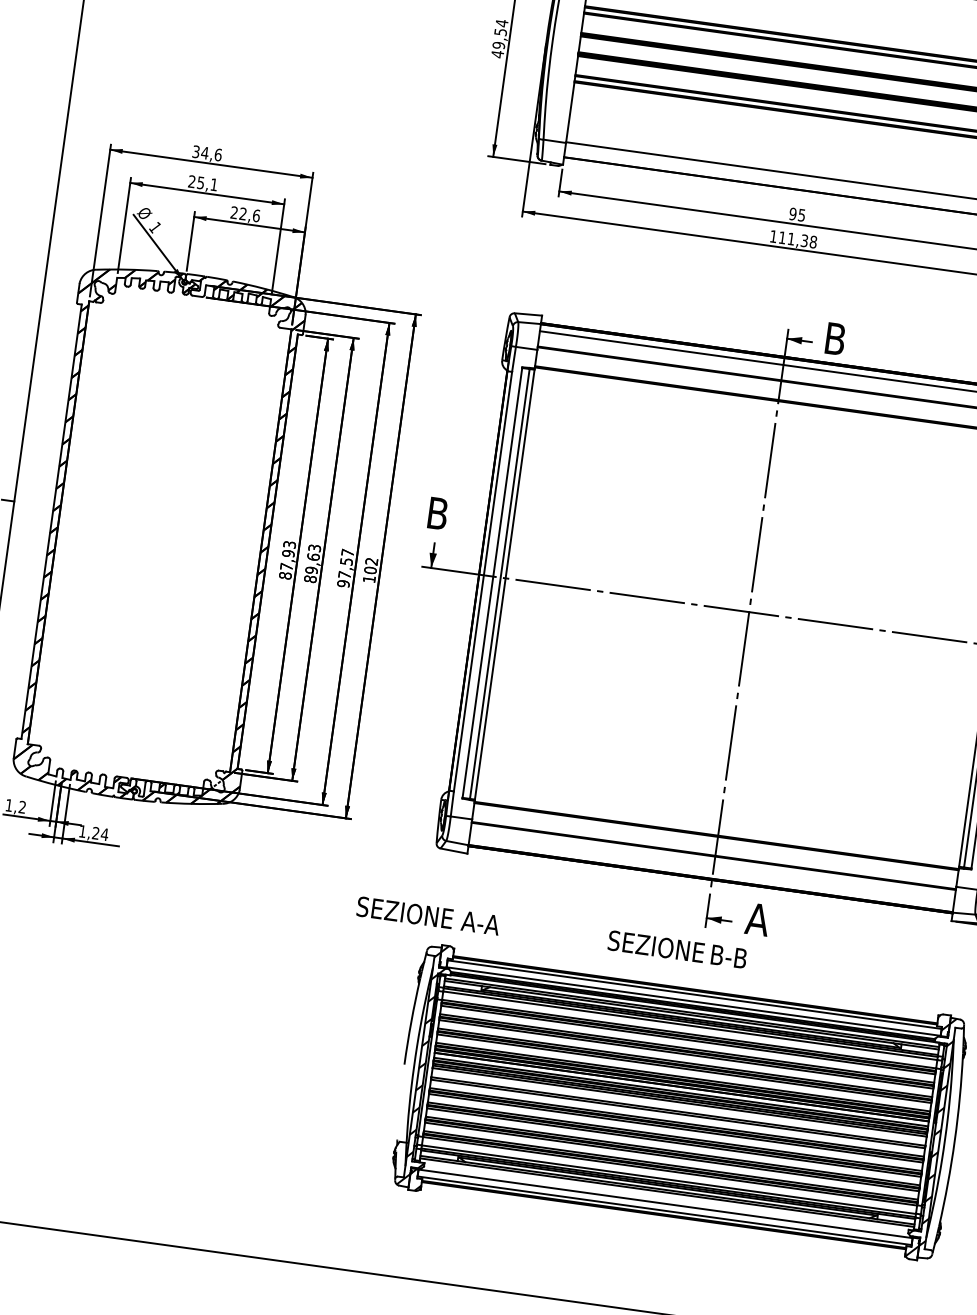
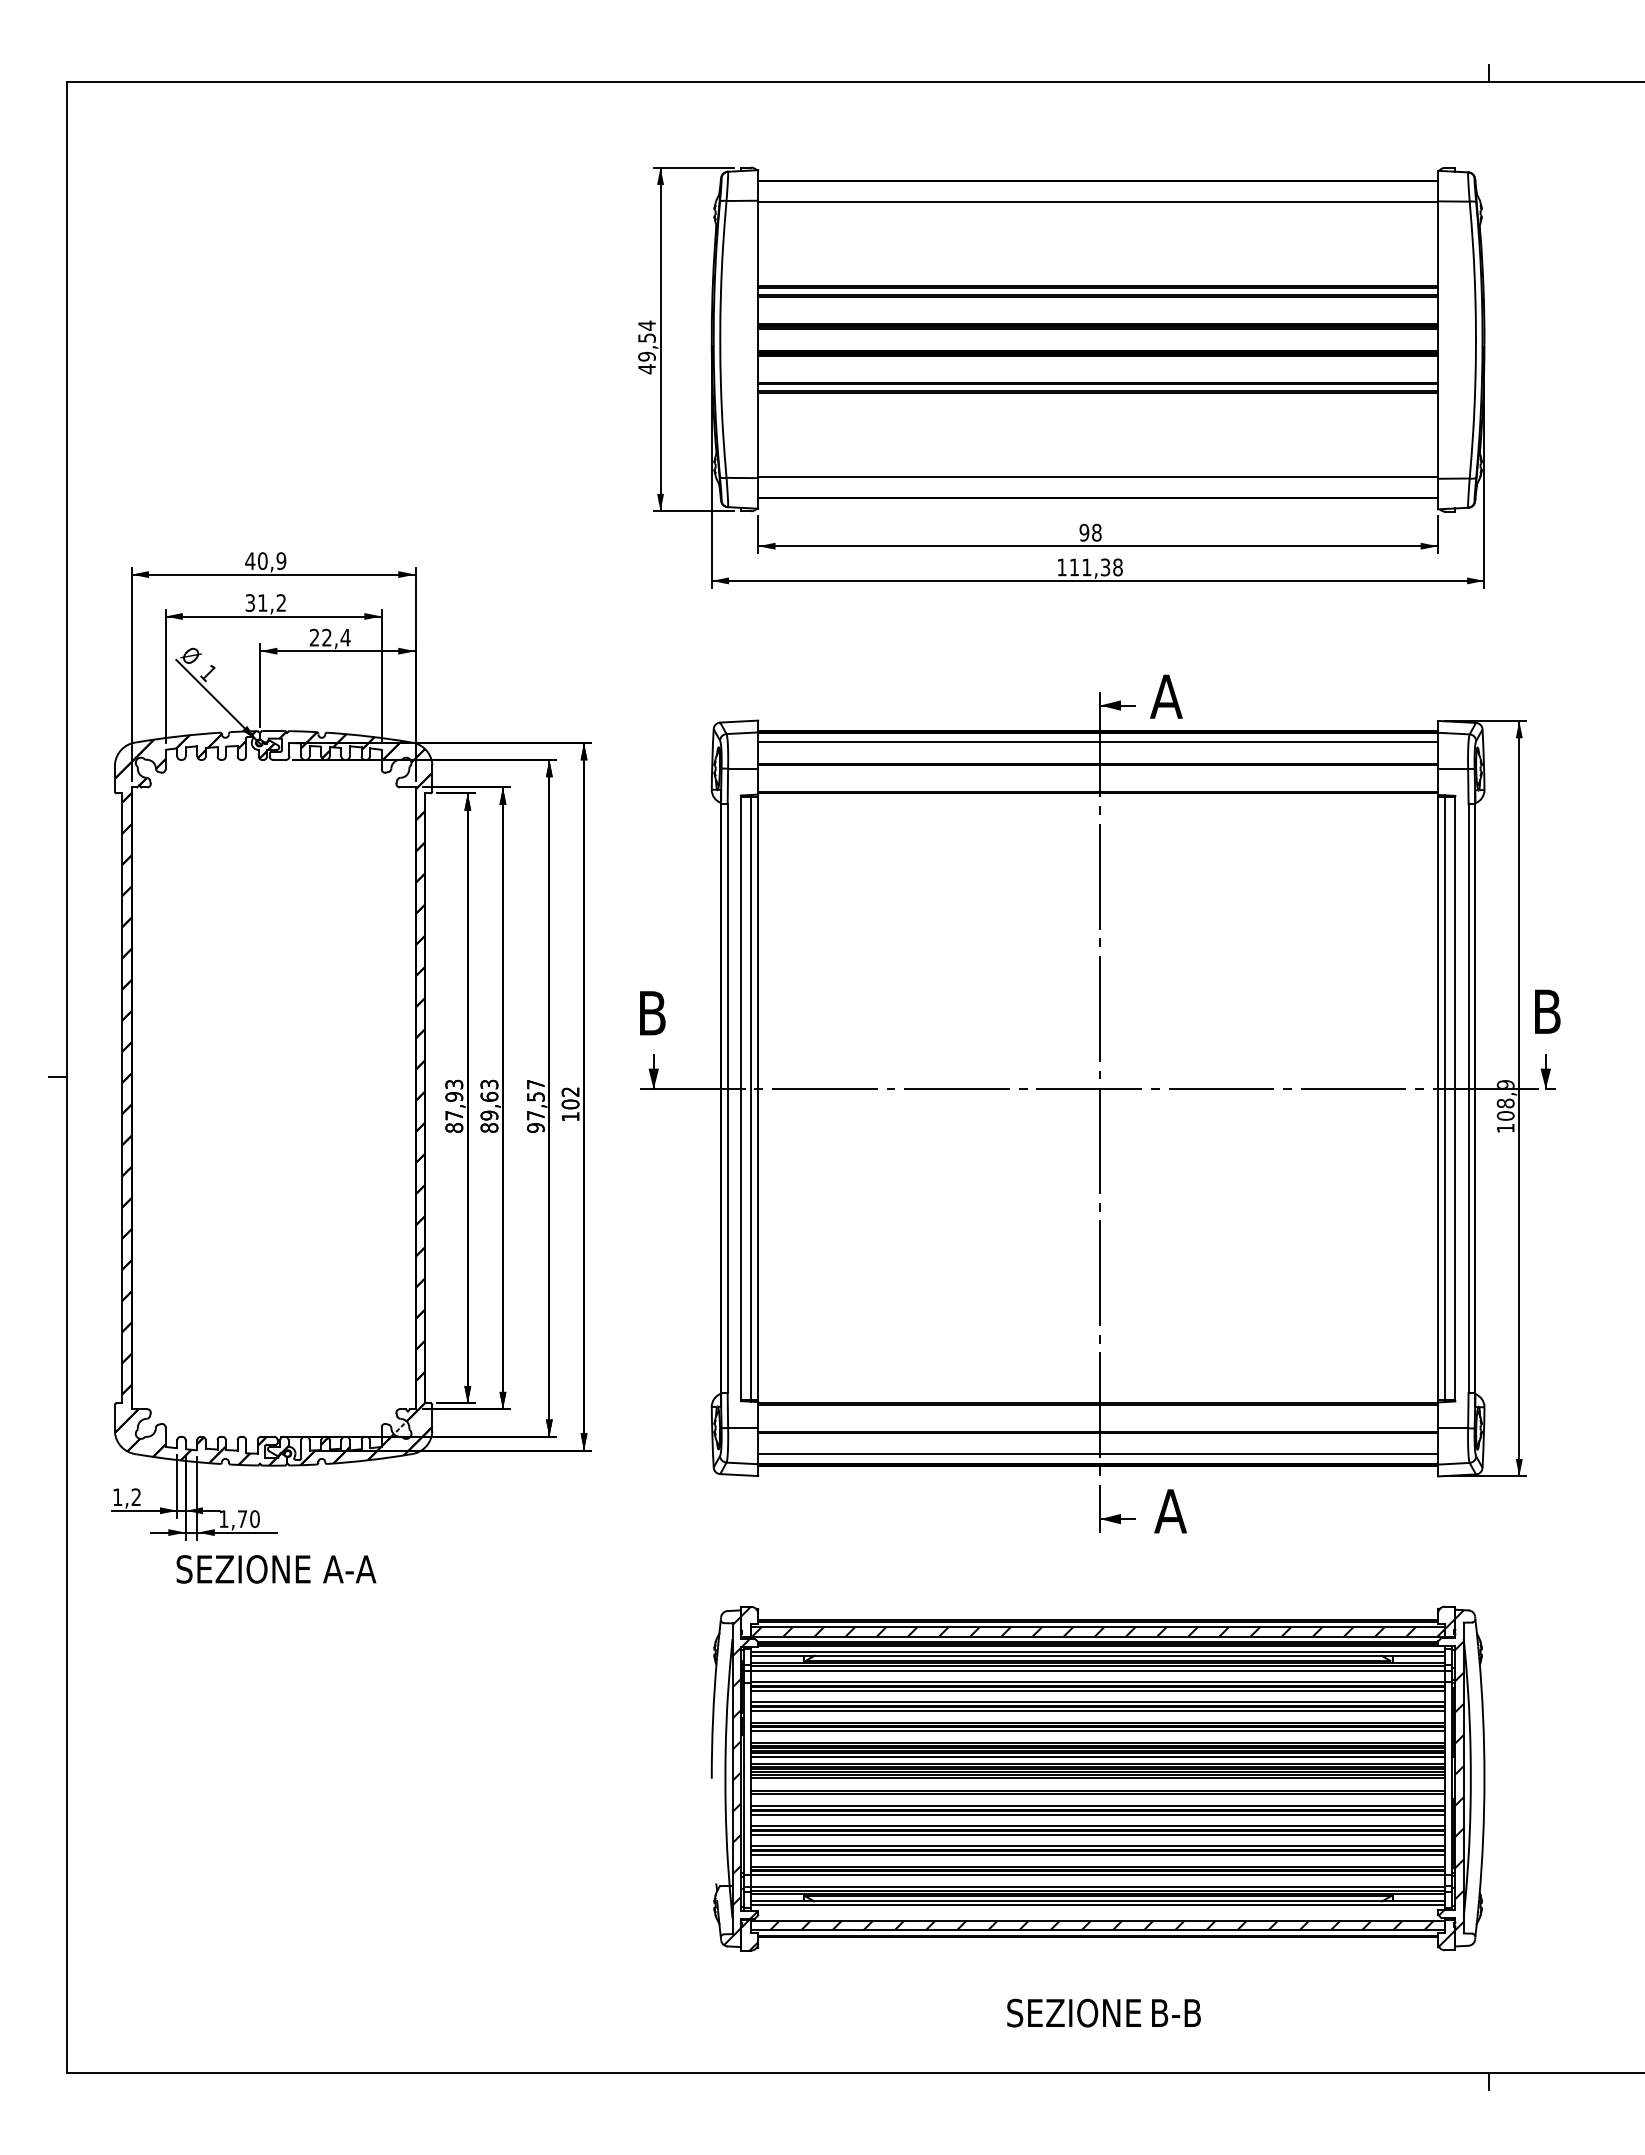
text: (206, 153) -> (265, 561), 34,6 -> 40,9
text: (202, 182) -> (265, 602), 25,1 -> 31,2
text: (256, 215) -> (345, 637), 22,6 -> 22,4
text: (801, 215) -> (1096, 532), 95 -> 98
text: (835, 338) -> (1166, 696), B -> A
text: (100, 833) -> (248, 1518), 1,24 -> 1,70
line: (711, 871) -> (1098, 1454), added
text: (428, 916) -> (276, 1569), moved
text: (677, 949) -> (1103, 2012), moved
hatch: (694, 997) -> (1098, 1631), added
hatch: (667, 1207) -> (1101, 1925), added

